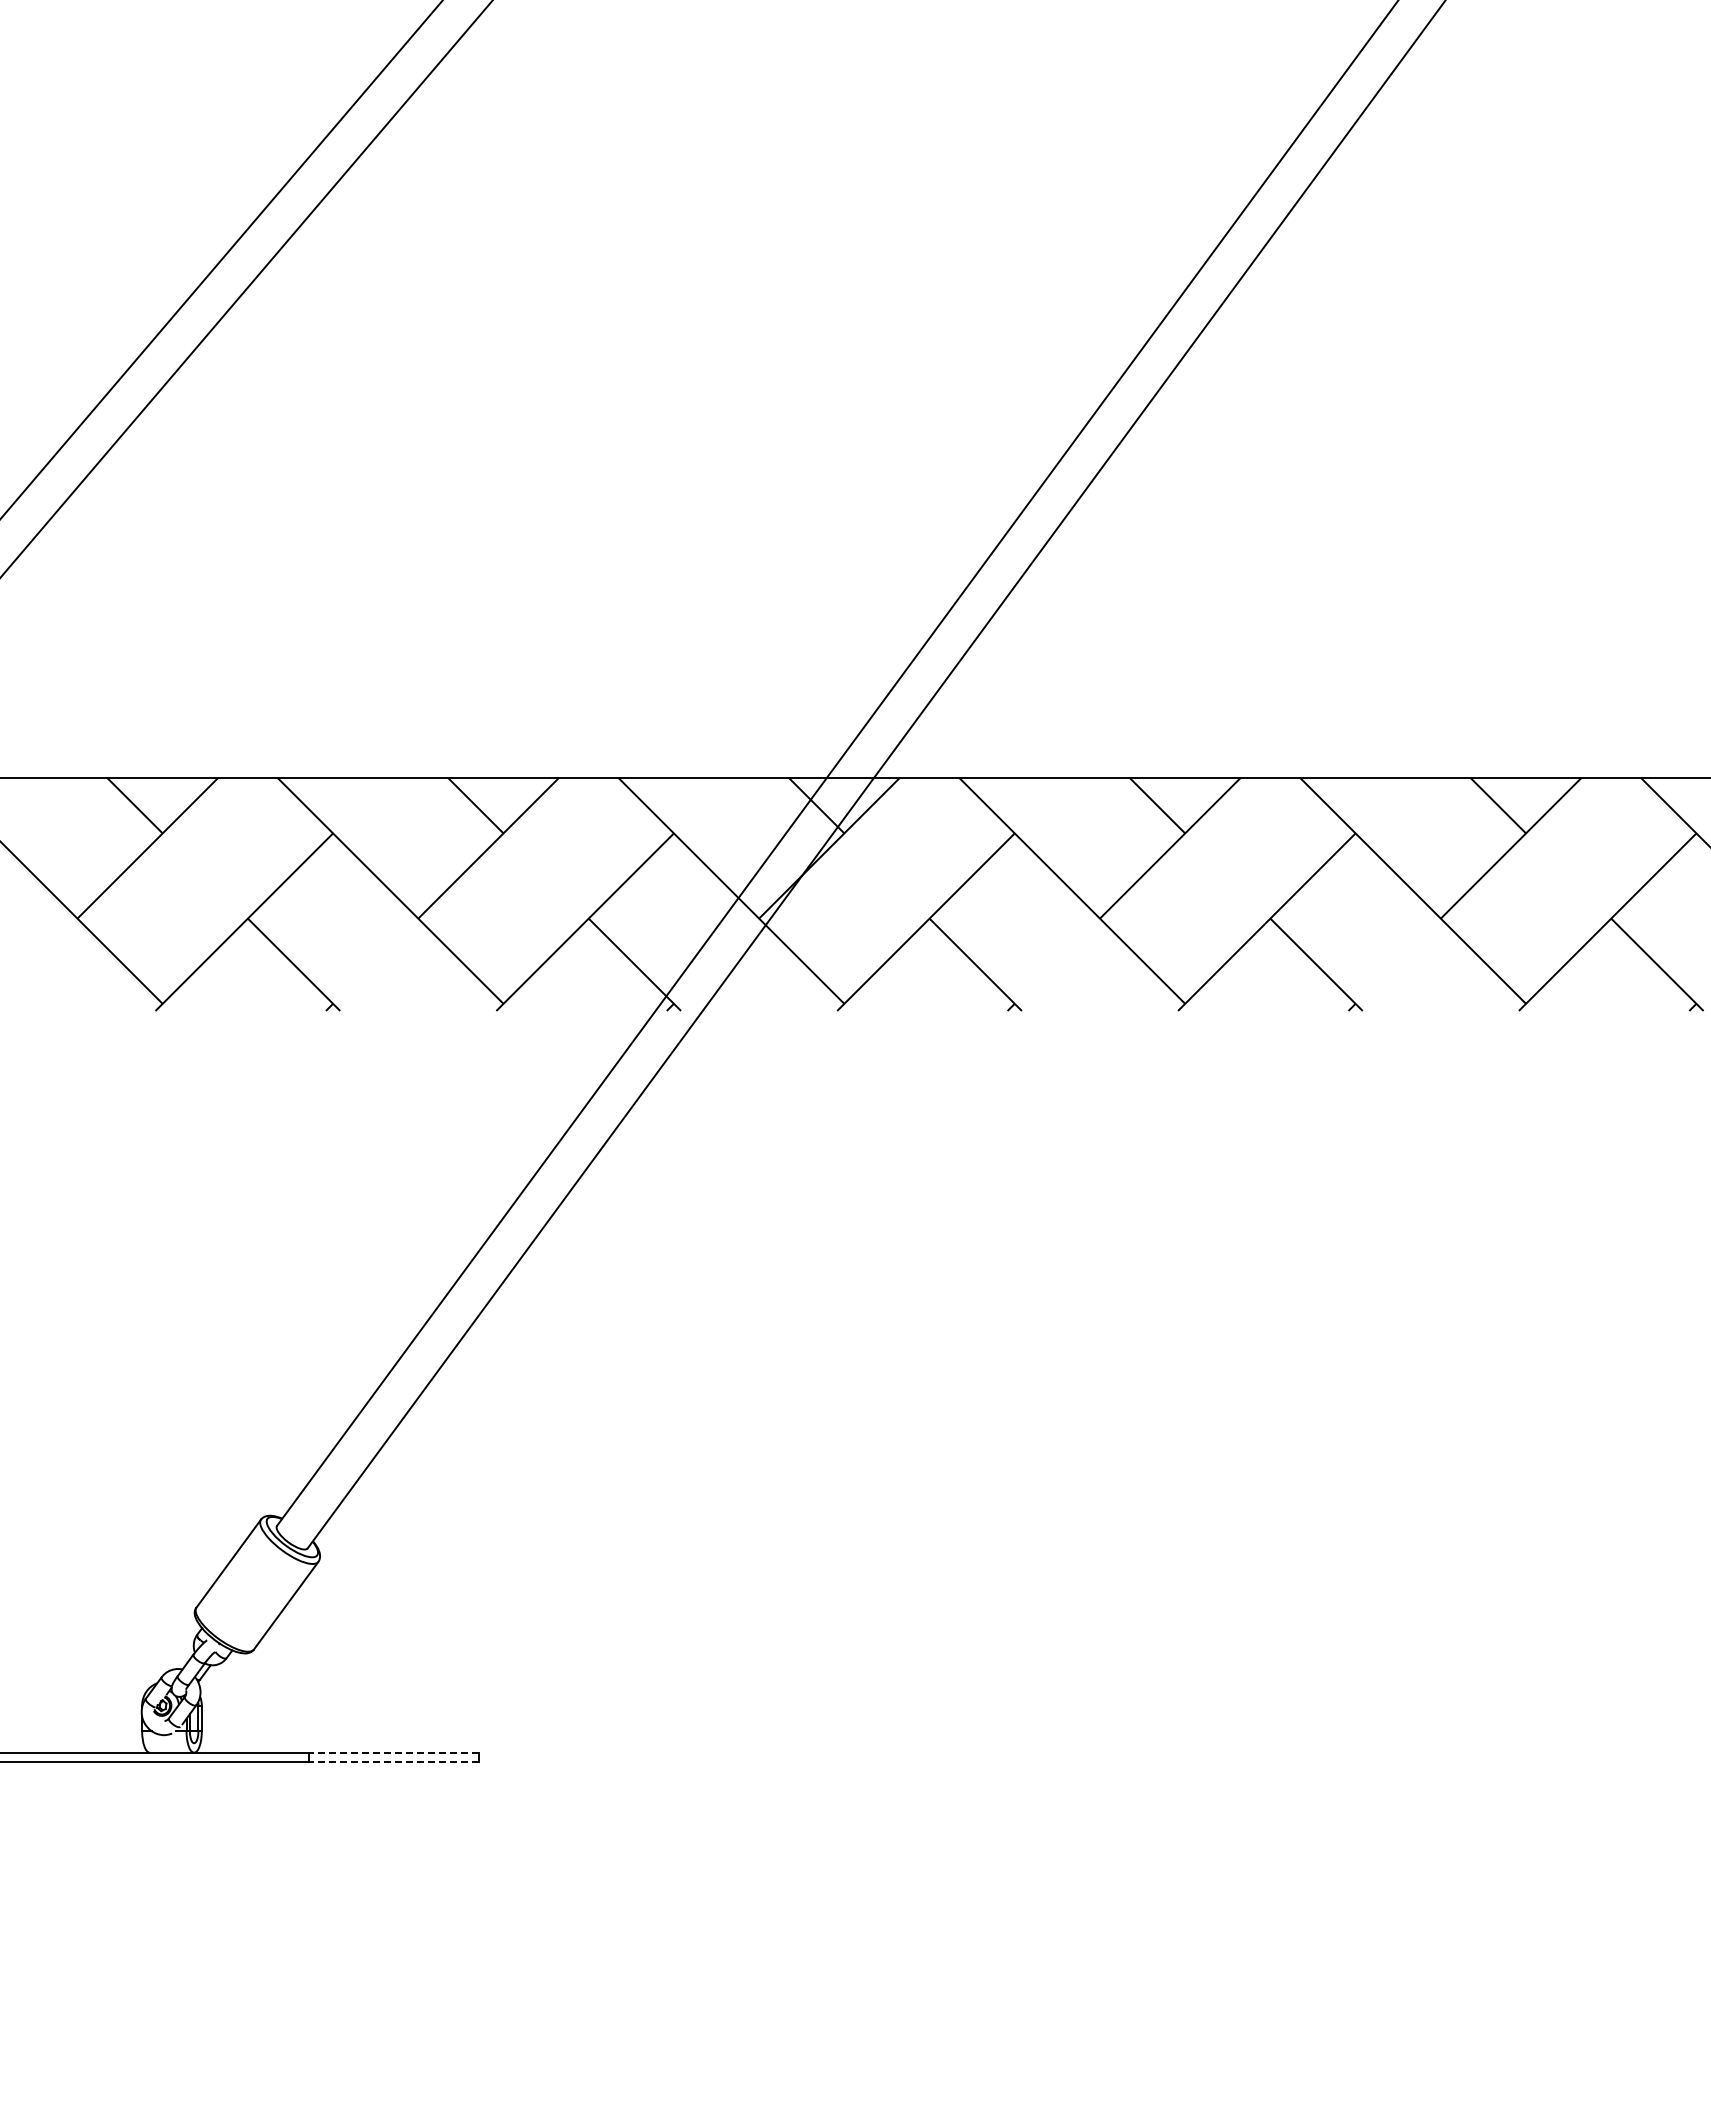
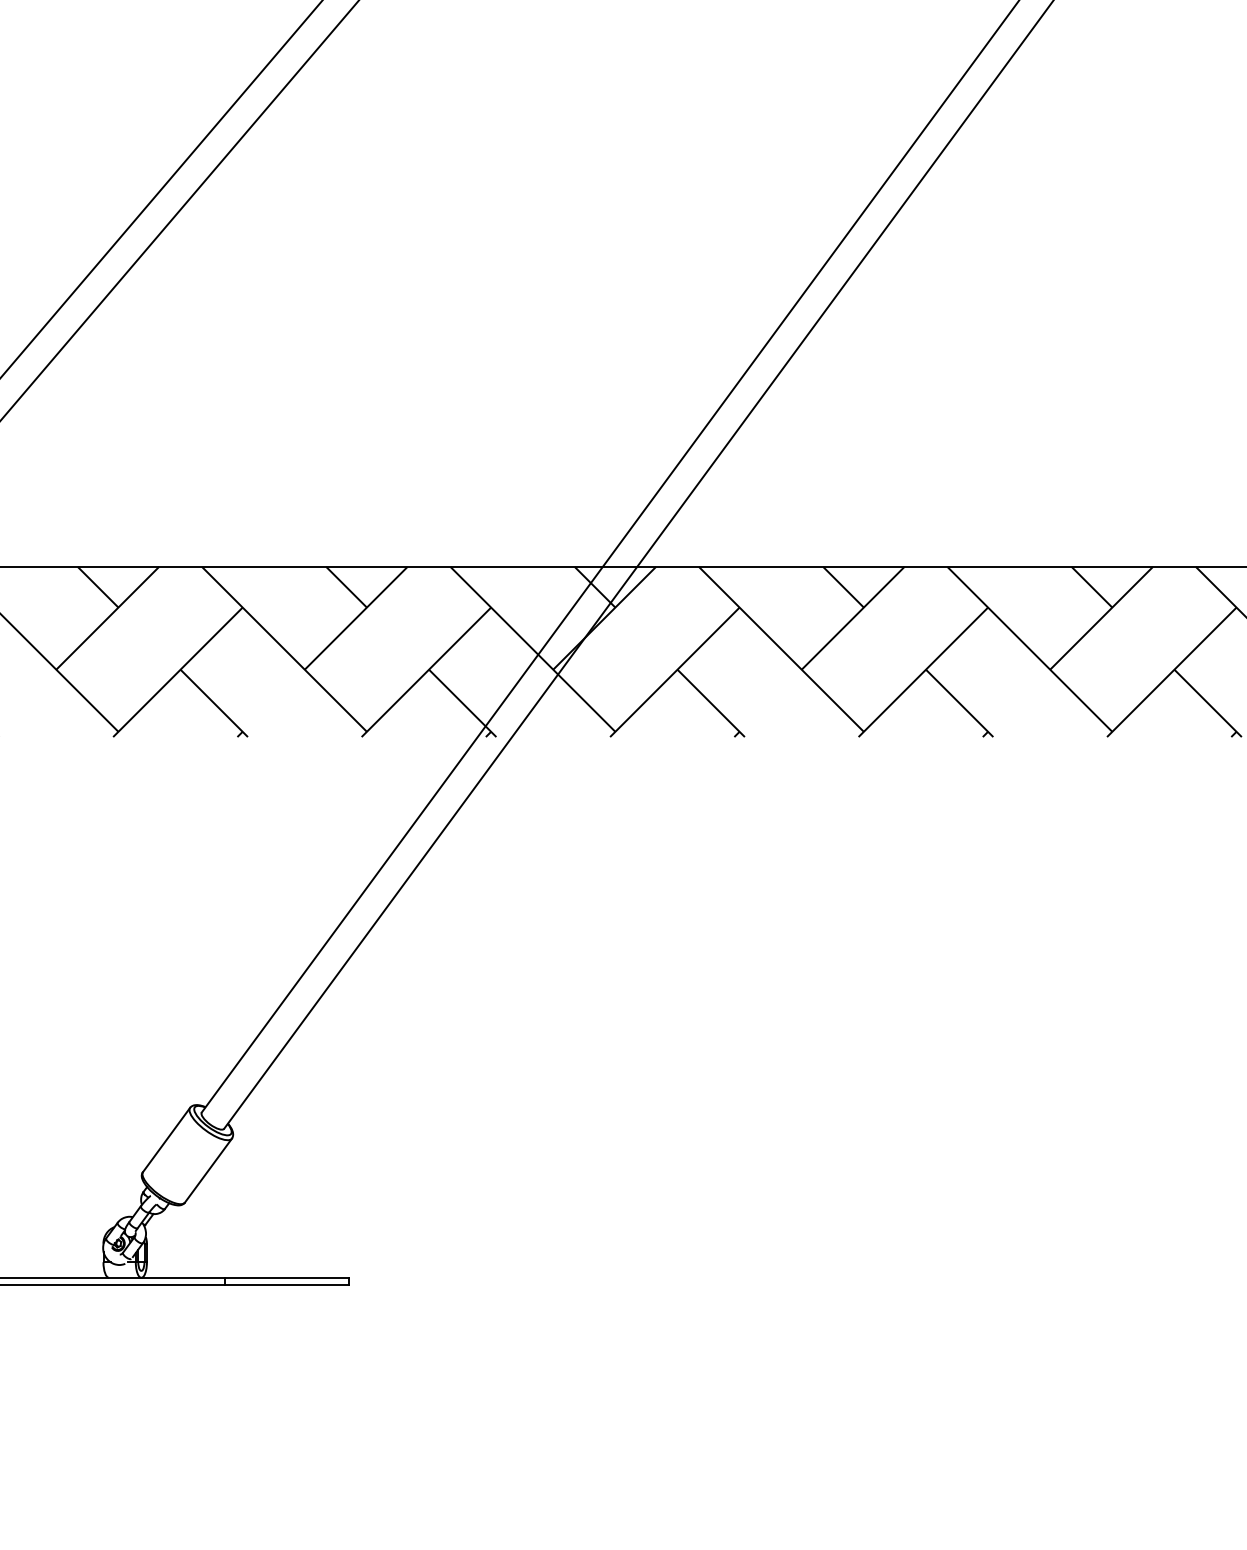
line: (393, 1752) -> (286, 1277), dashed -> solid
line: (393, 1762) -> (286, 1284), dashed -> solid

